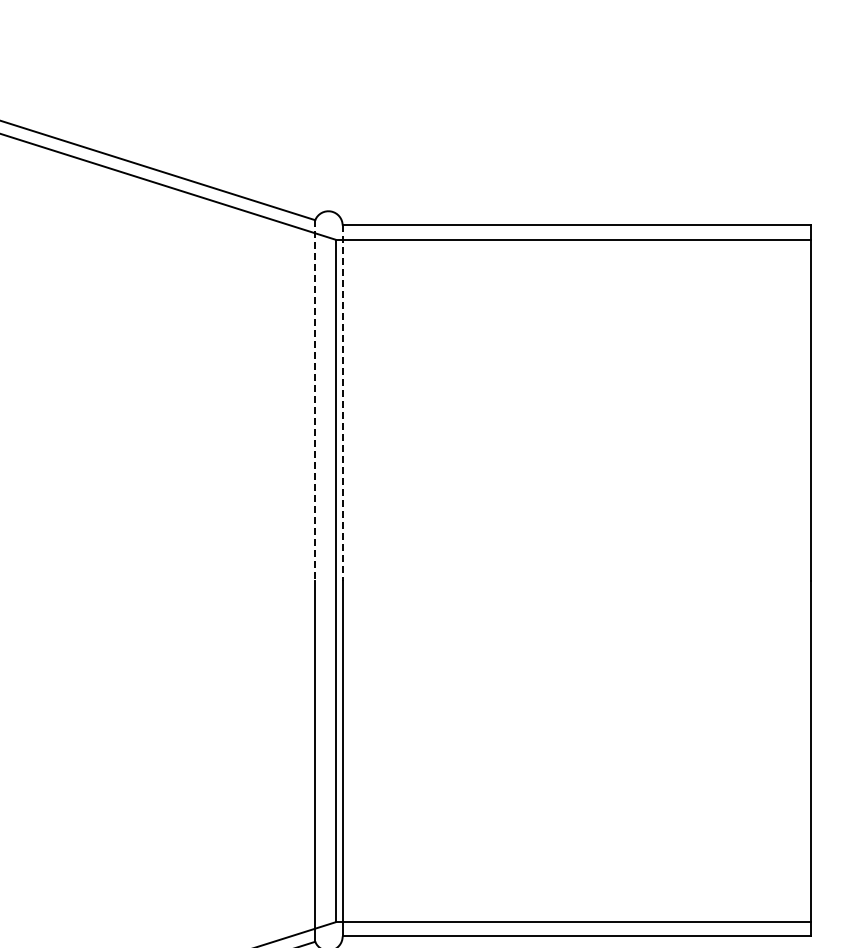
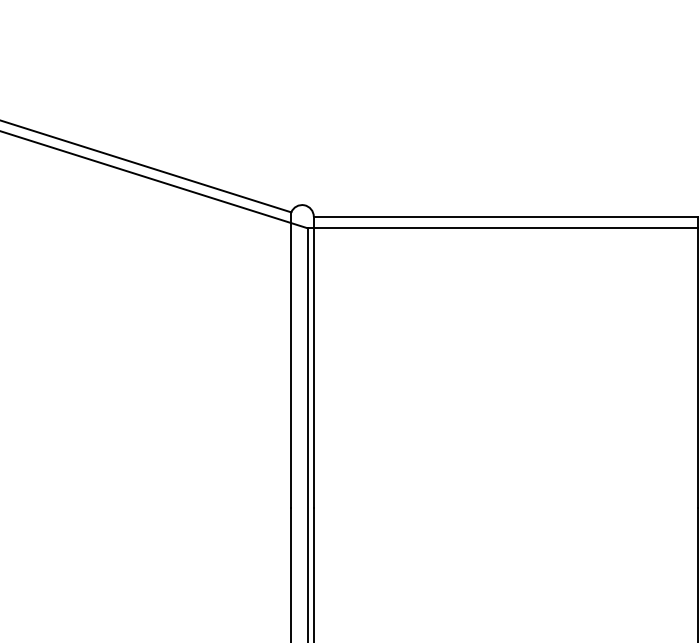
line: (315, 401) -> (291, 361), dashed -> solid
line: (342, 403) -> (313, 362), dashed -> solid

